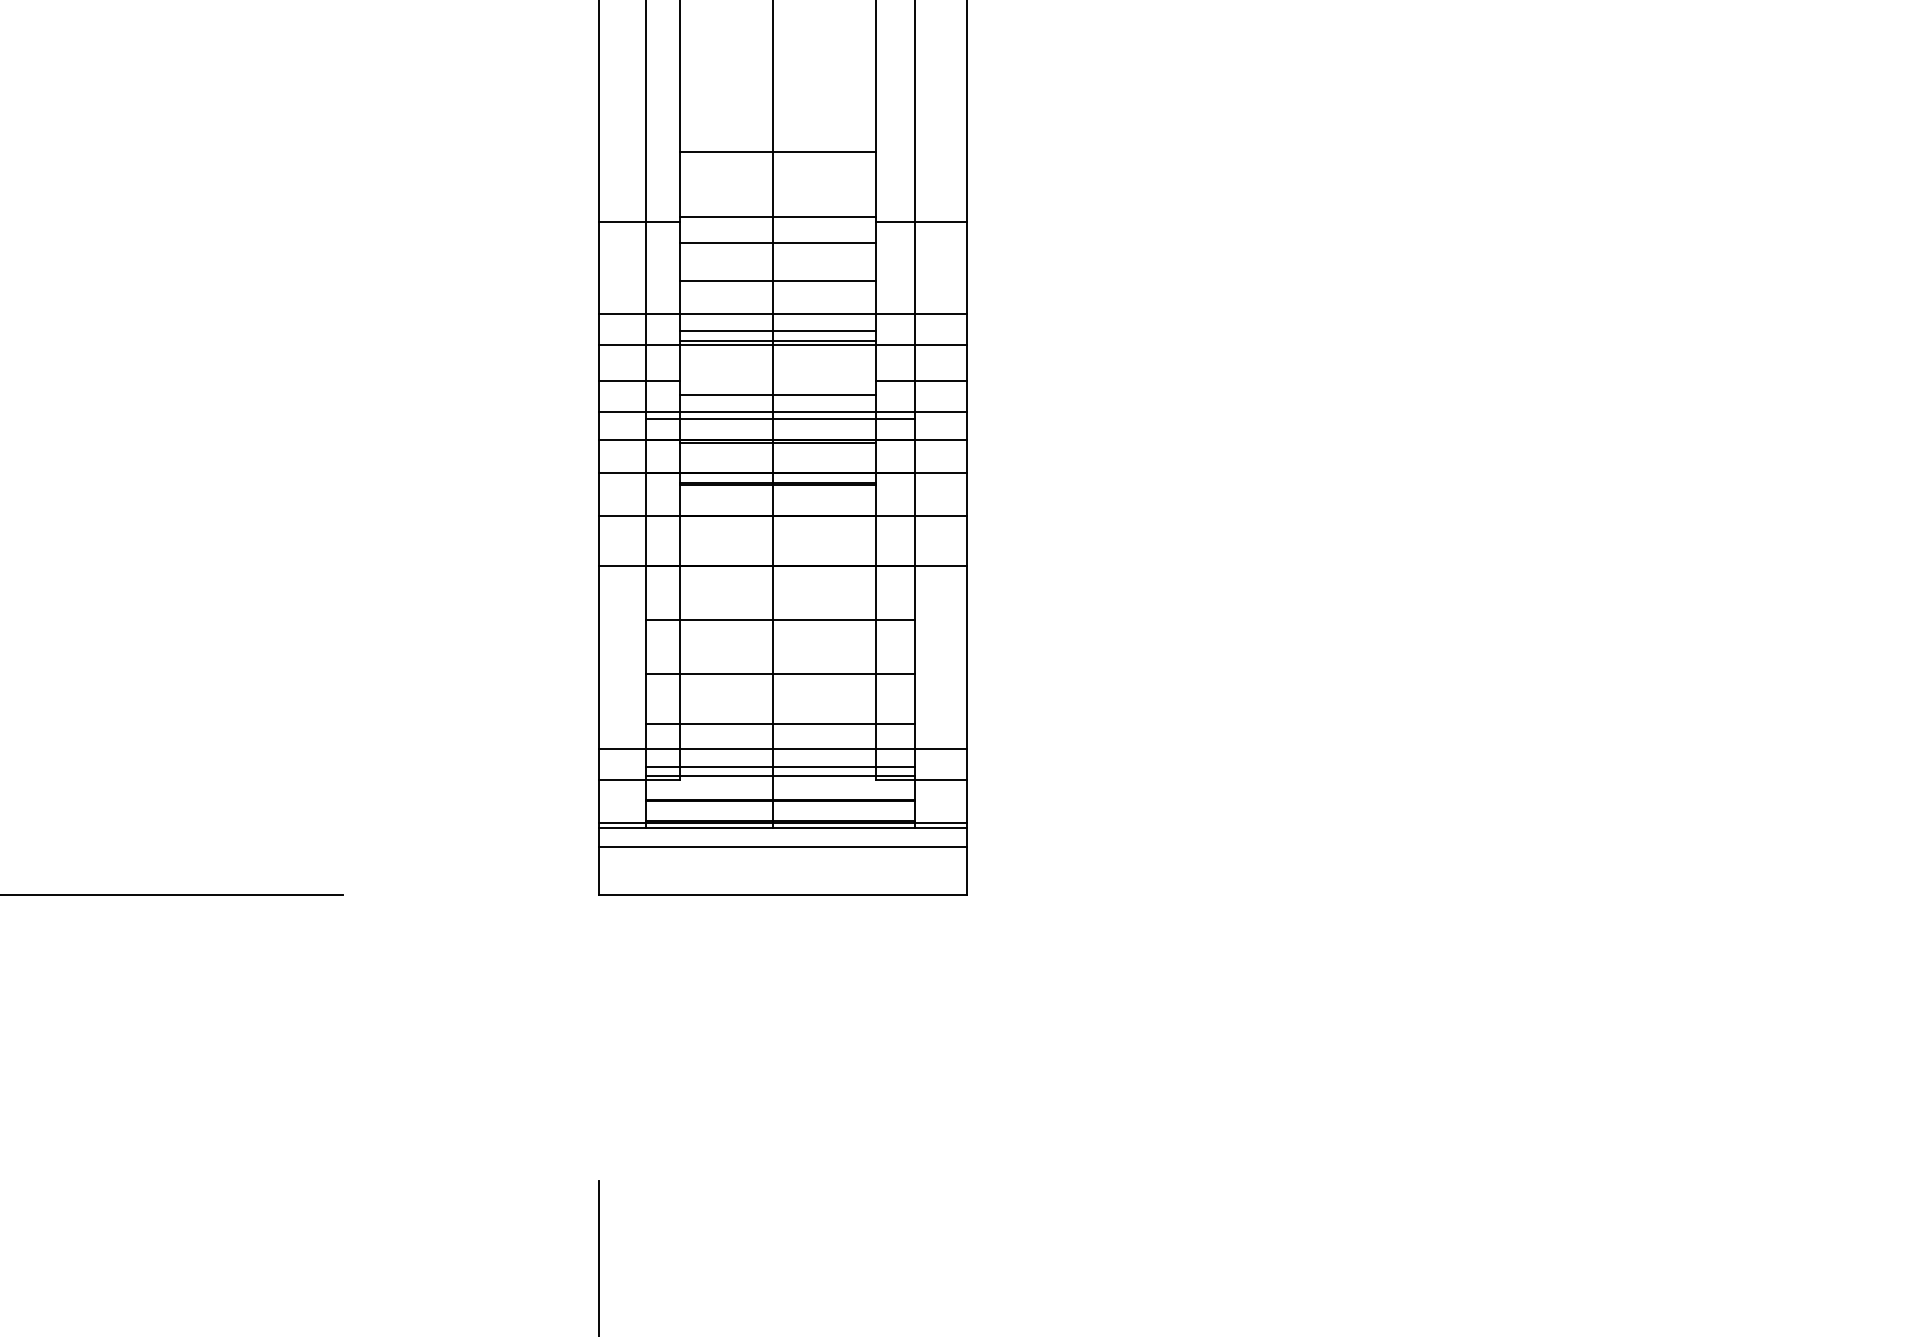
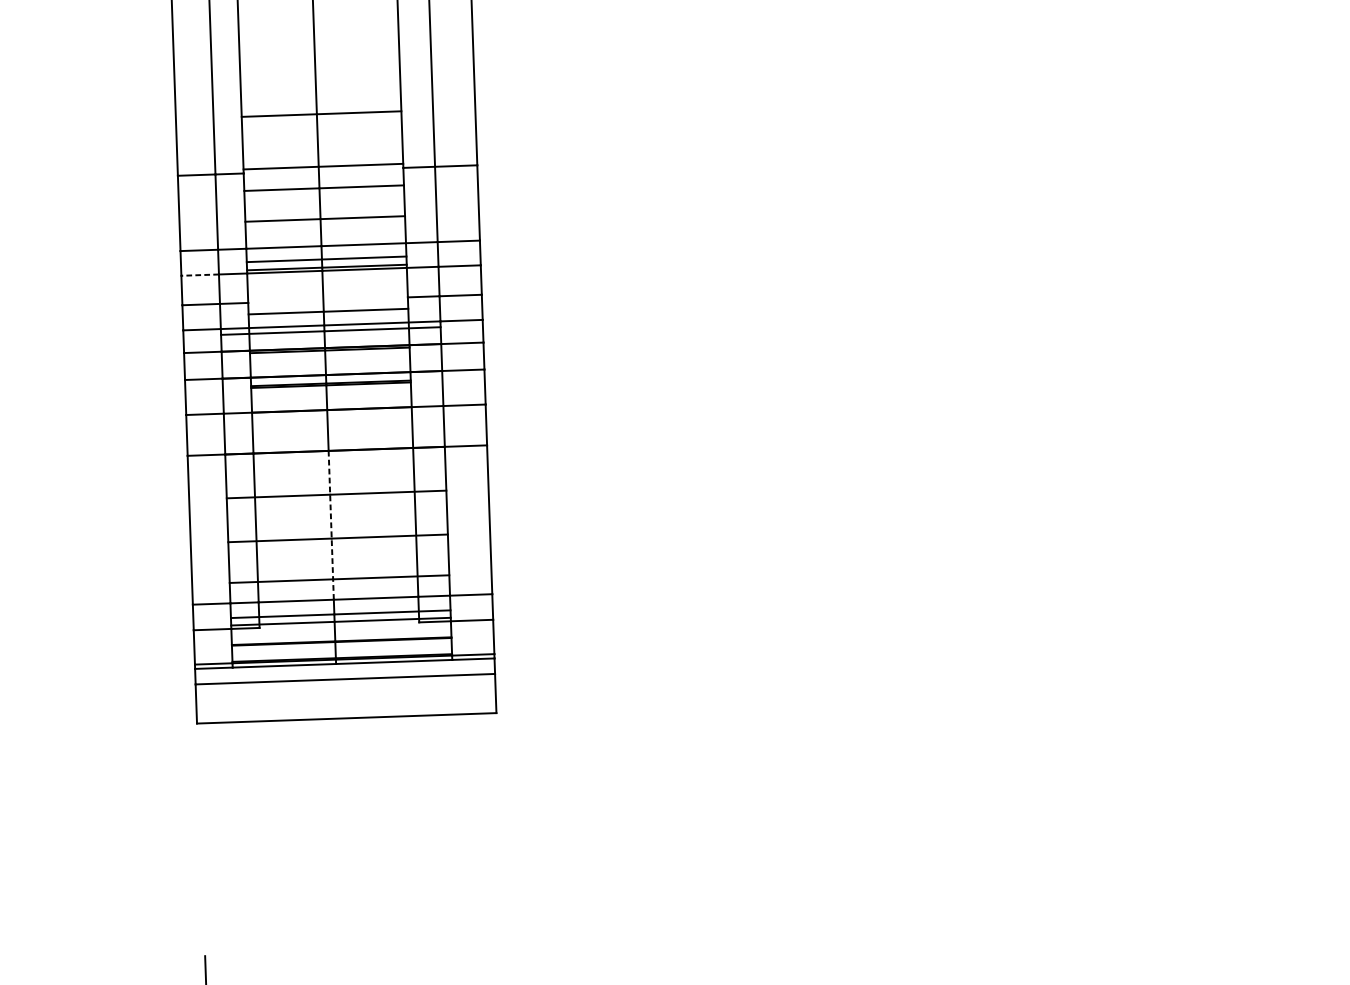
line: (621, 344) -> (199, 274), solid -> dashed
line: (772, 656) -> (331, 524), solid -> dashed

